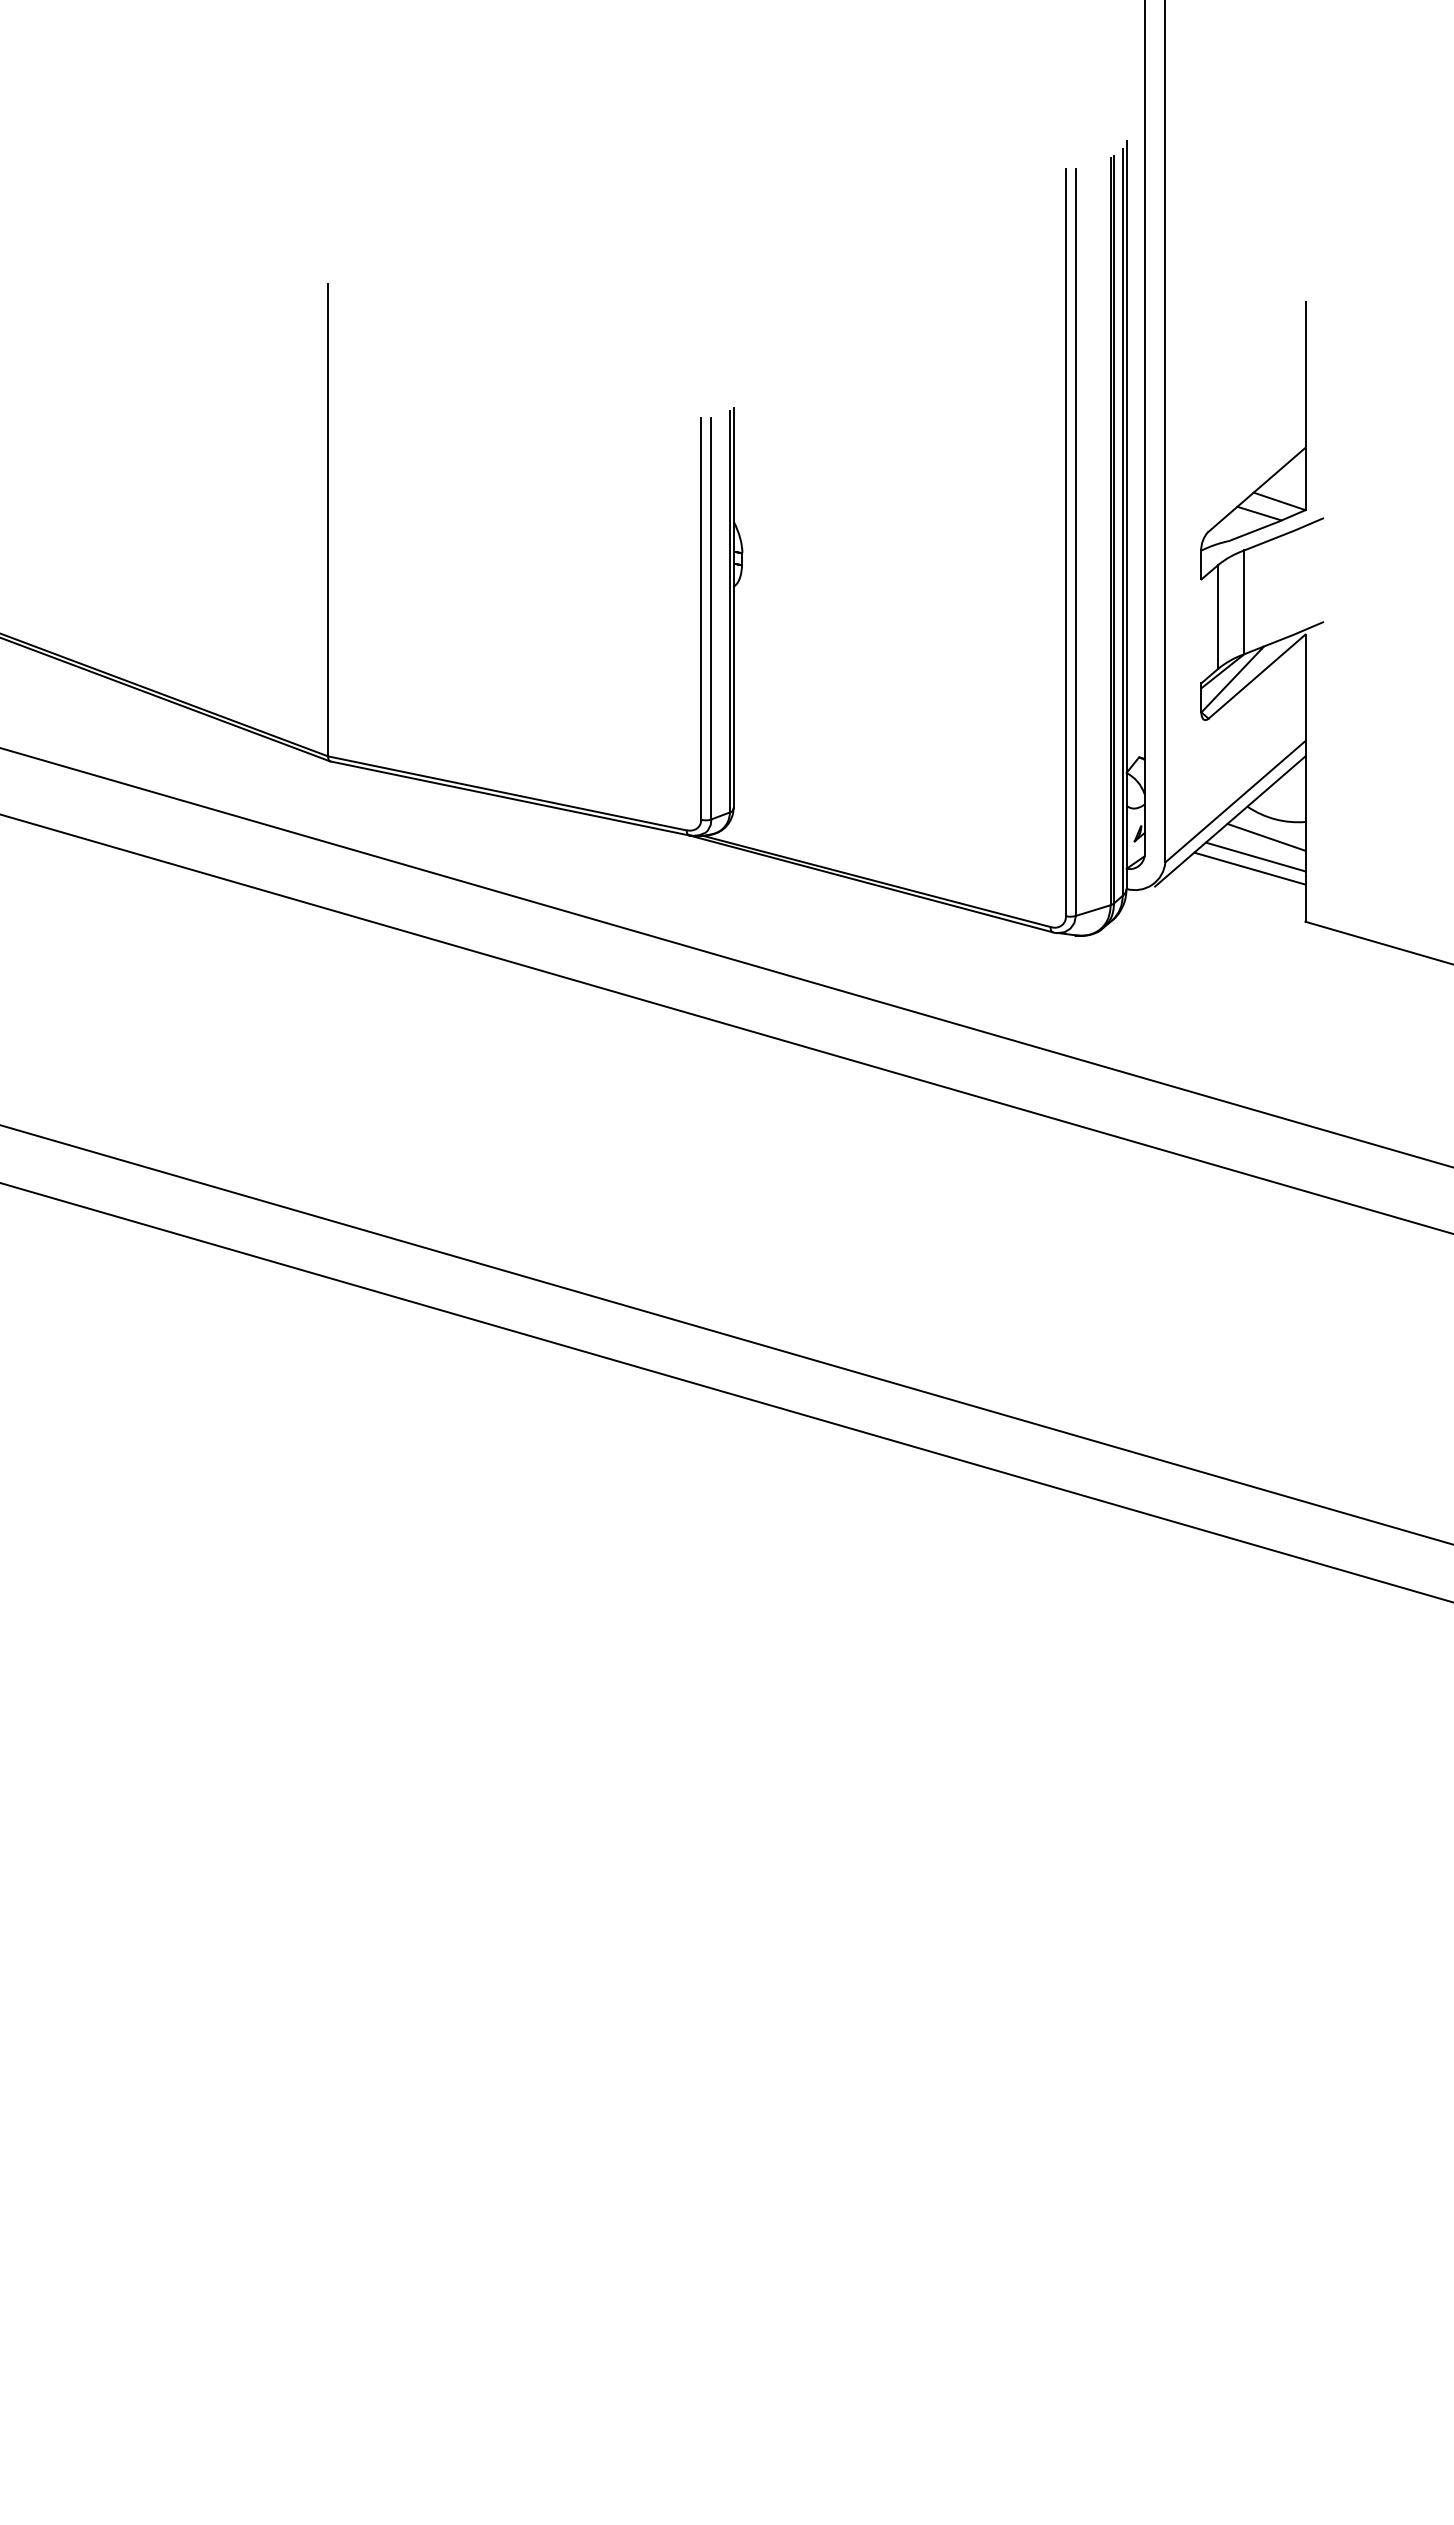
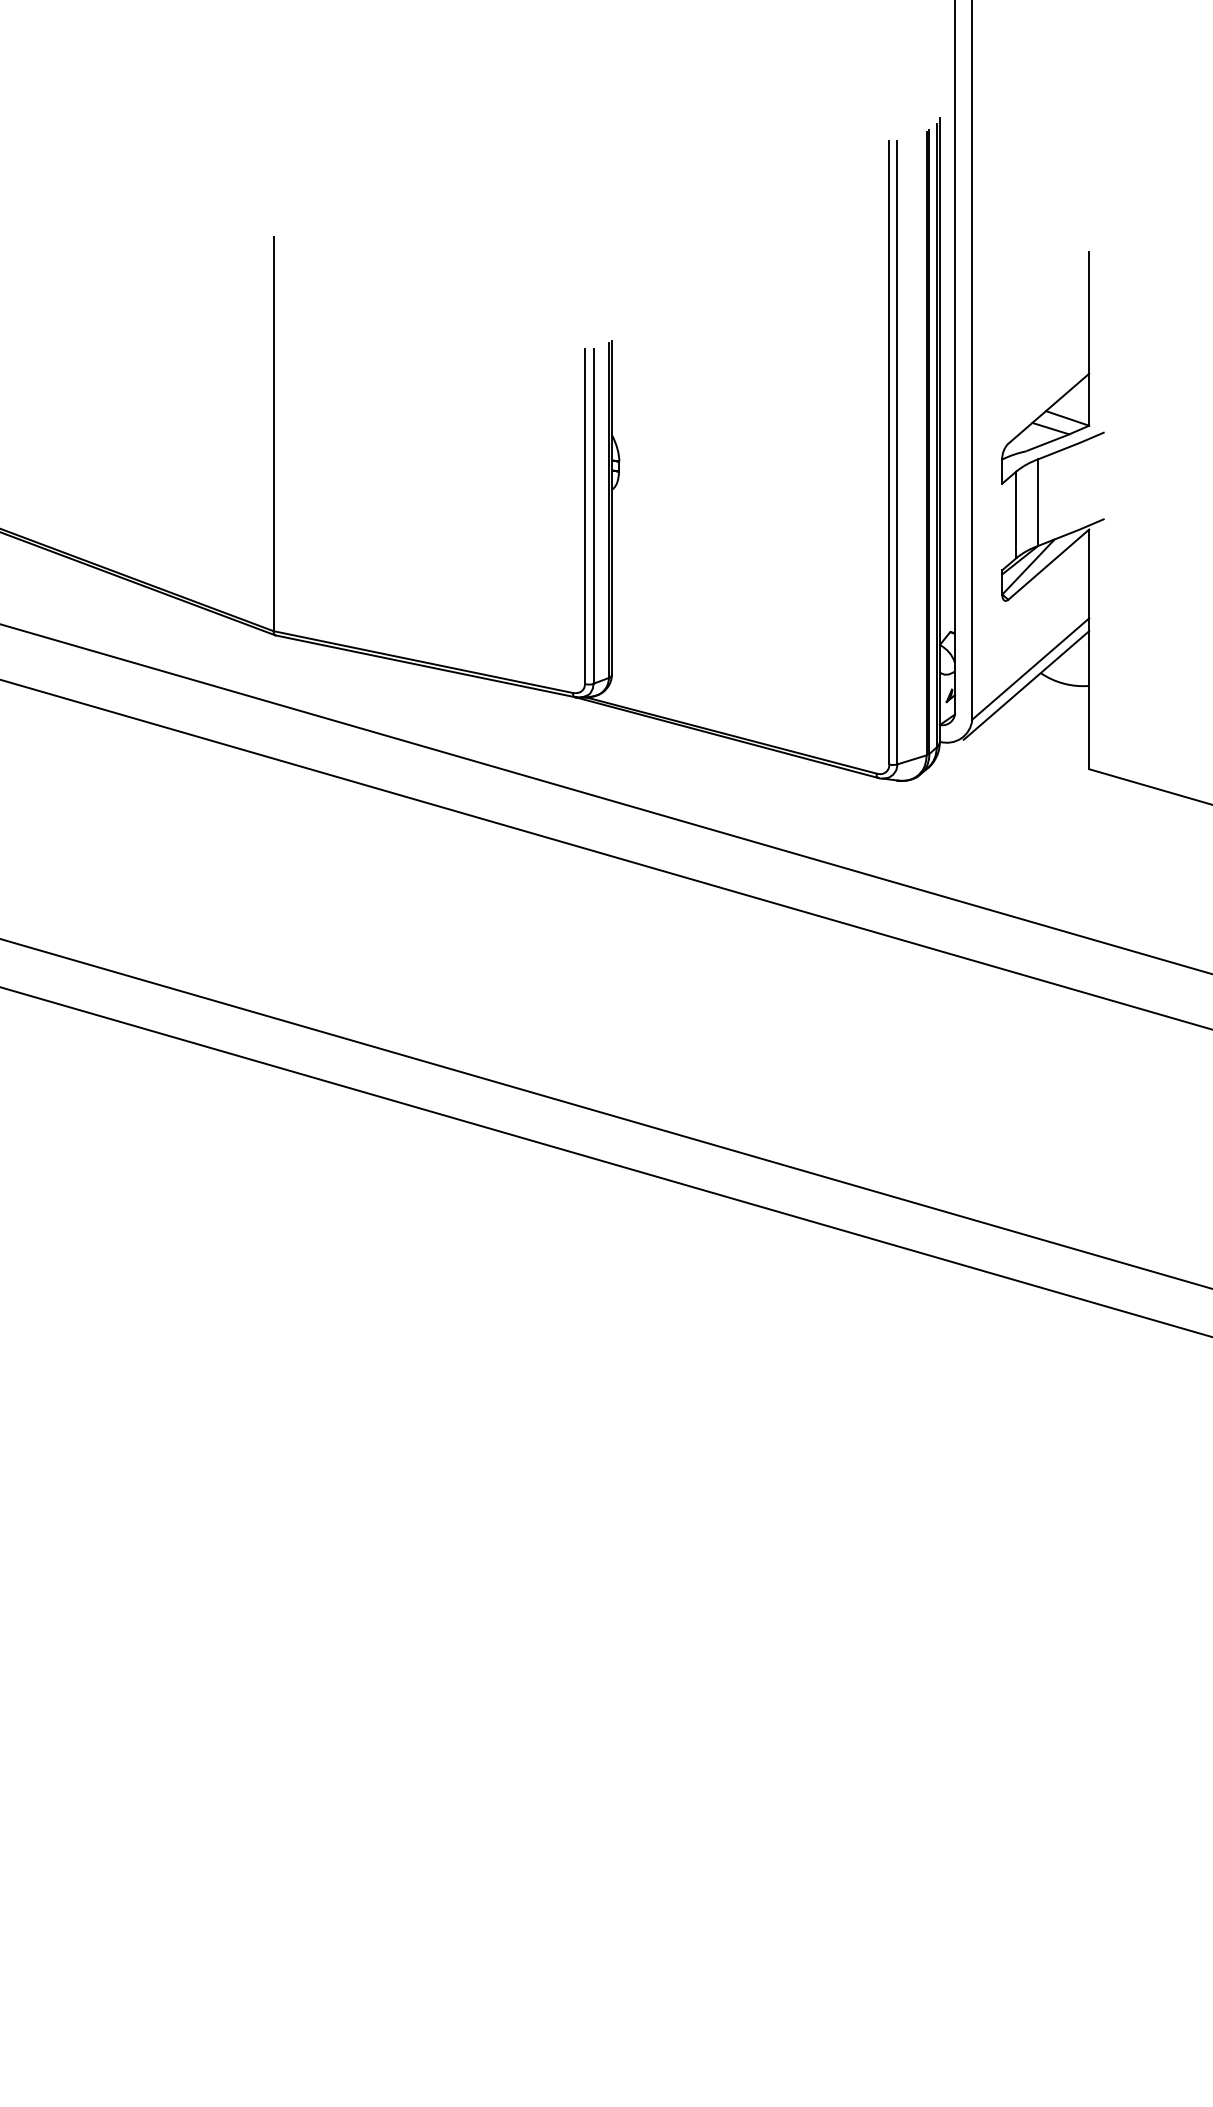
line: (1266, 836) -> (1056, 698), removed
line: (1255, 856) -> (1047, 714), removed
line: (1249, 868) -> (1042, 724), removed

